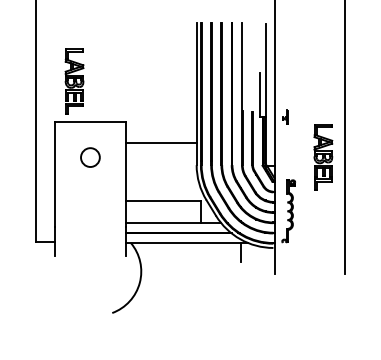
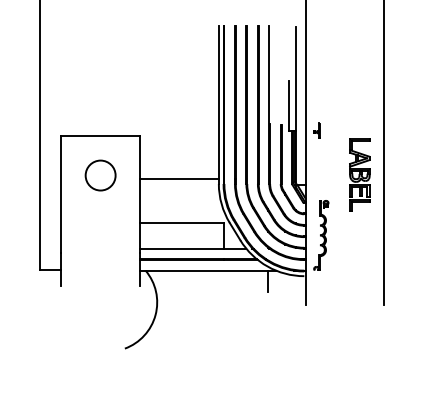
part: (74, 81) -> (82, 90), removed
line: (161, 143) -> (179, 179), moved
circle: (90, 157) -> (100, 175), size x1.43

